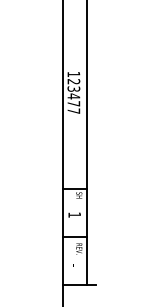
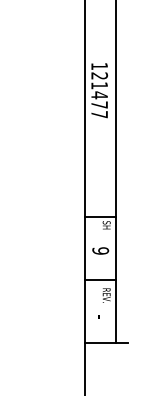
text: (73, 88) -> (99, 84), 123477 -> 121477
text: (74, 214) -> (100, 250), 1 -> 9

